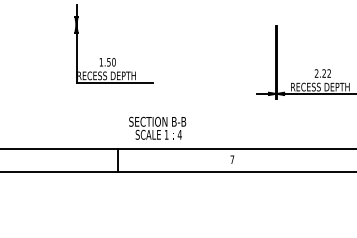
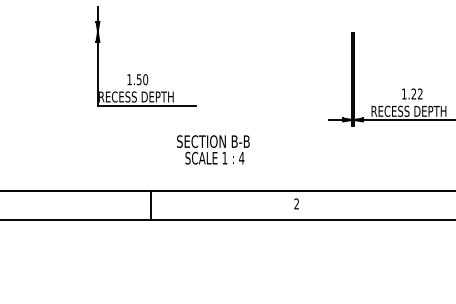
text: (316, 73) -> (403, 93), 2.22 -> 1.22
text: (157, 128) -> (213, 149), moved
text: (232, 159) -> (296, 203), 7 -> 2

